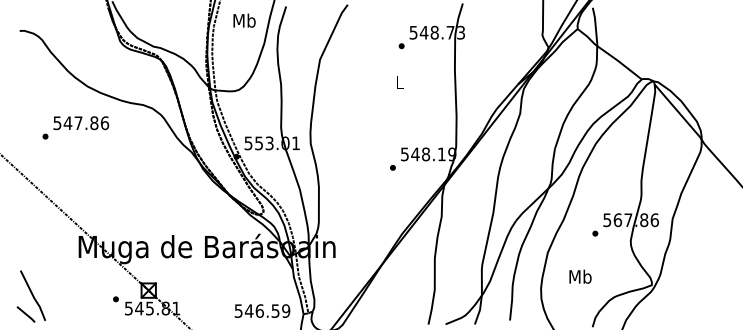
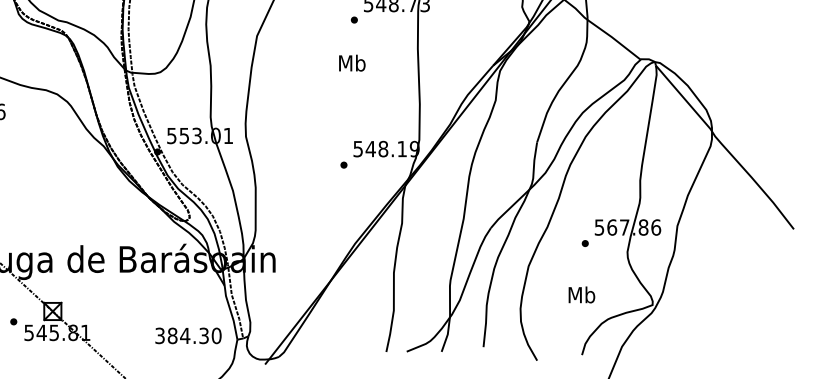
text: (399, 82) -> (351, 63), L -> Mb
text: (580, 276) -> (581, 294), moved
text: (262, 310) -> (188, 335), 546.59 -> 384.30

